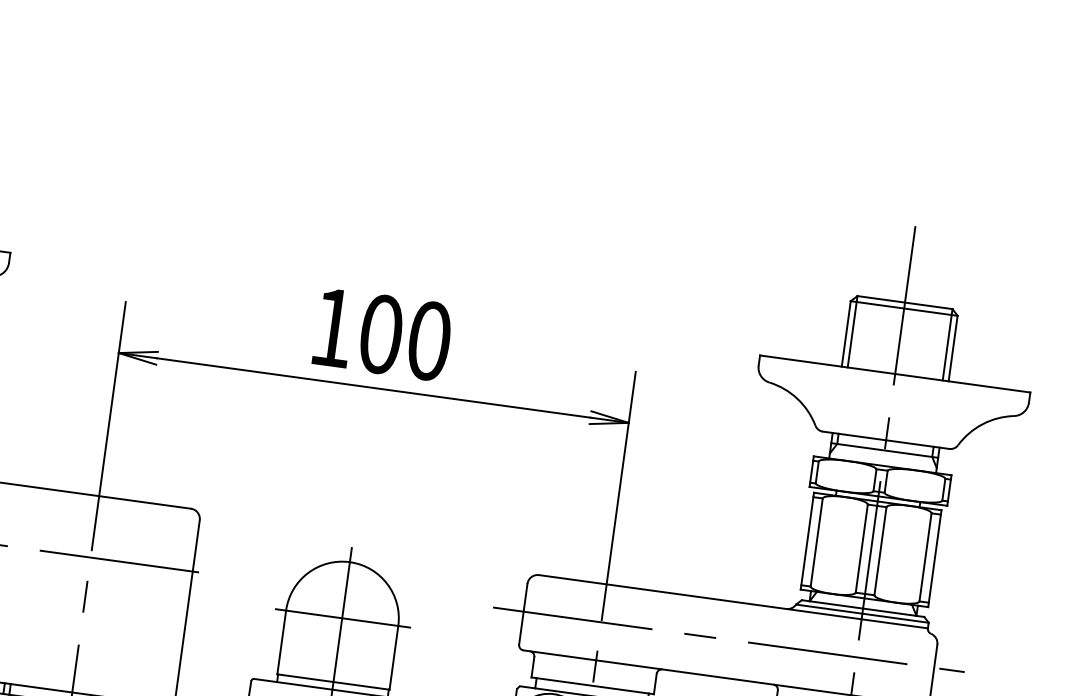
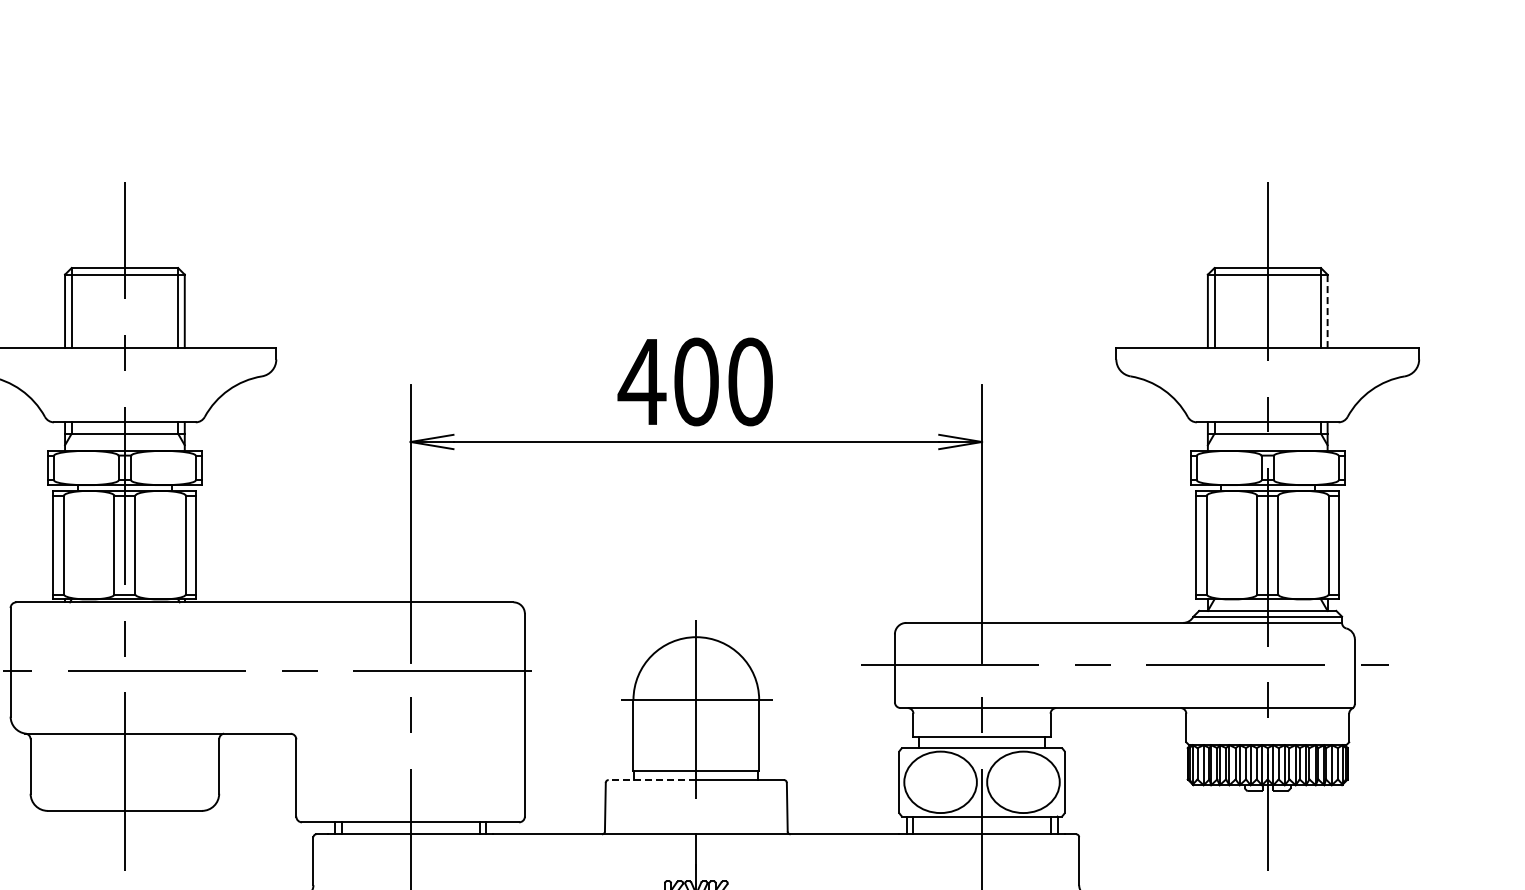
text: (332, 327) -> (641, 381), 100 -> 400
line: (953, 348) -> (1327, 311), solid -> dashed
line: (293, 684) -> (652, 780), solid -> dashed

